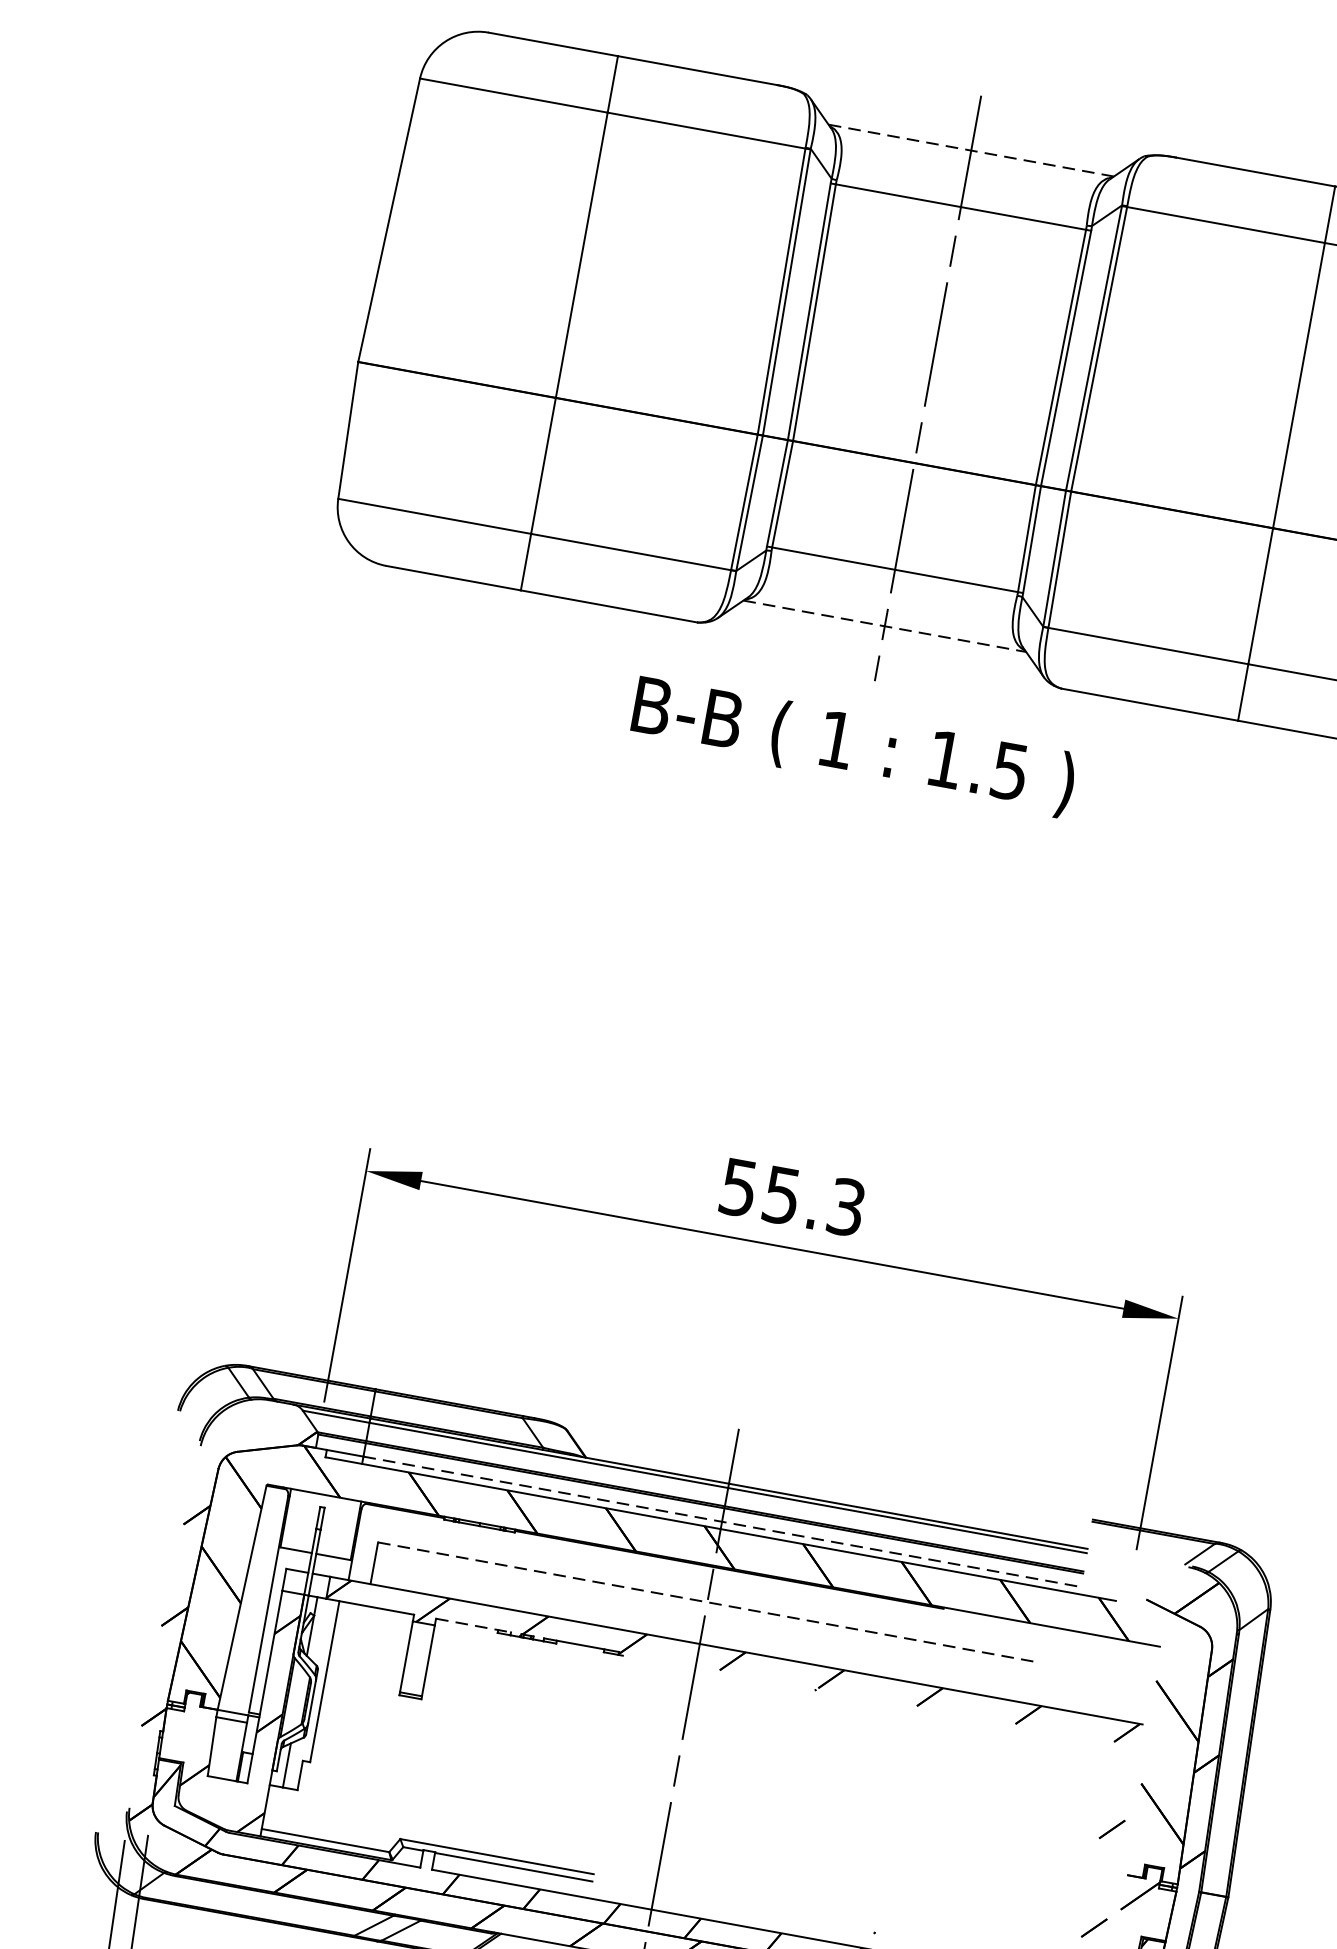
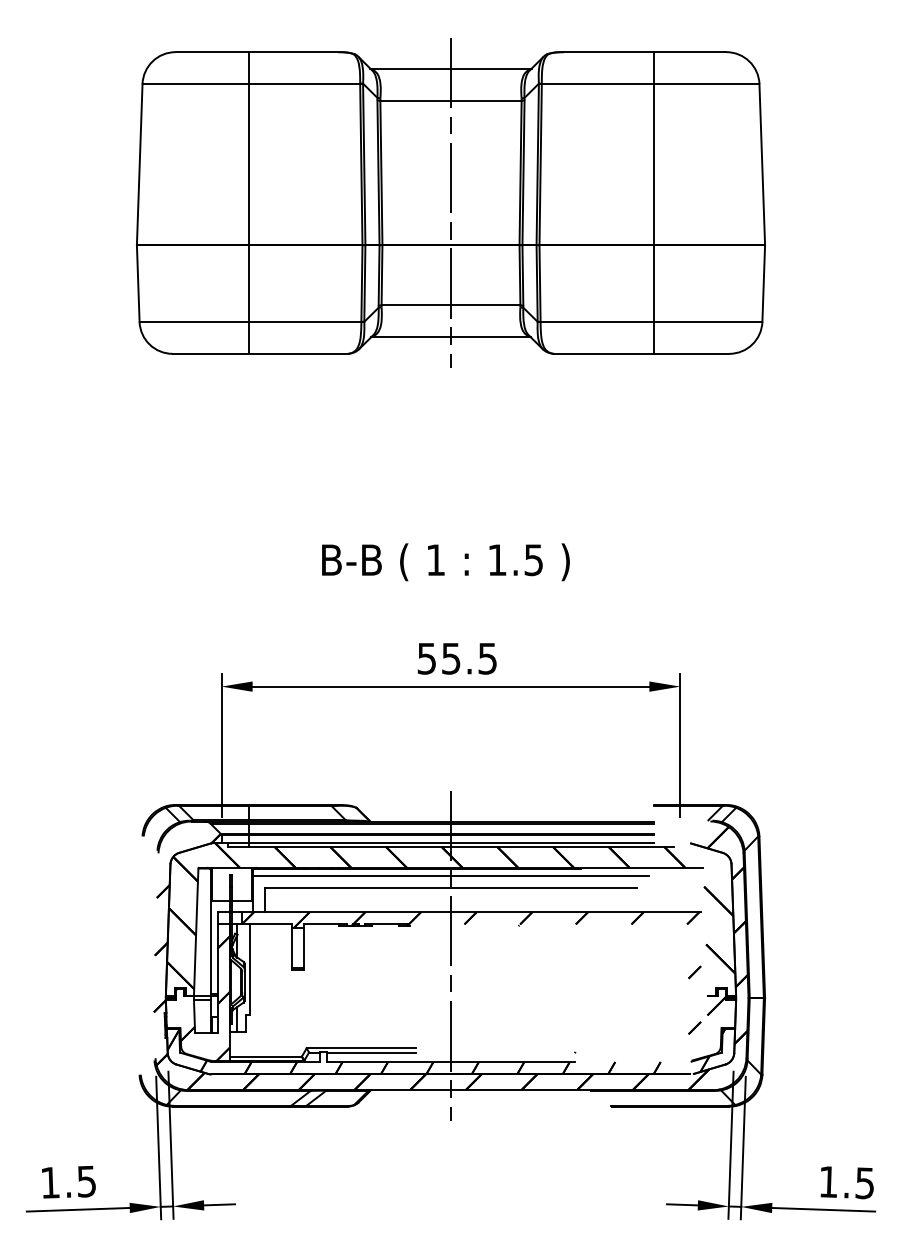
line: (972, 150) -> (451, 68), dashed -> solid
line: (885, 626) -> (451, 337), dashed -> solid
text: (852, 747) -> (445, 562), moved
text: (846, 1206) -> (487, 658), 55.3 -> 55.5
line: (723, 1521) -> (451, 842), dashed -> solid
line: (710, 1580) -> (450, 876), added
line: (708, 1602) -> (451, 888), dashed -> solid
line: (473, 1625) -> (325, 924), dashed -> solid

